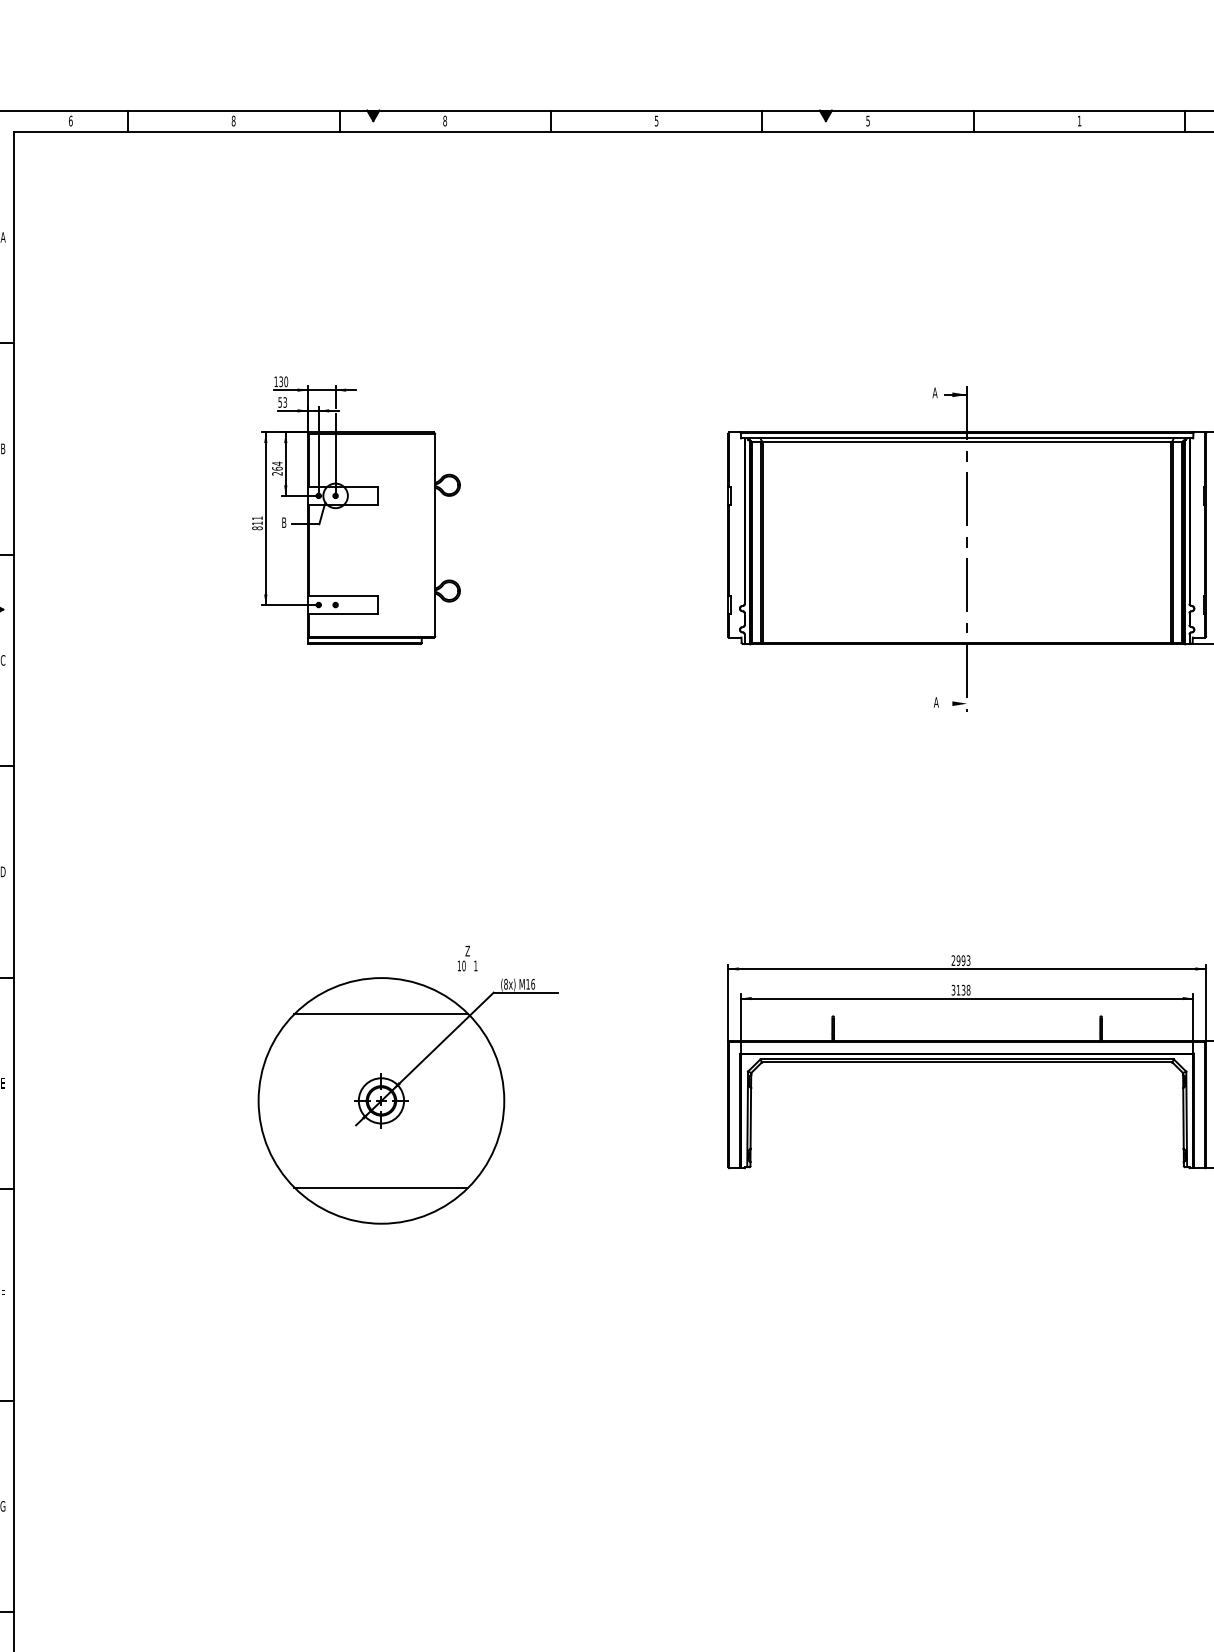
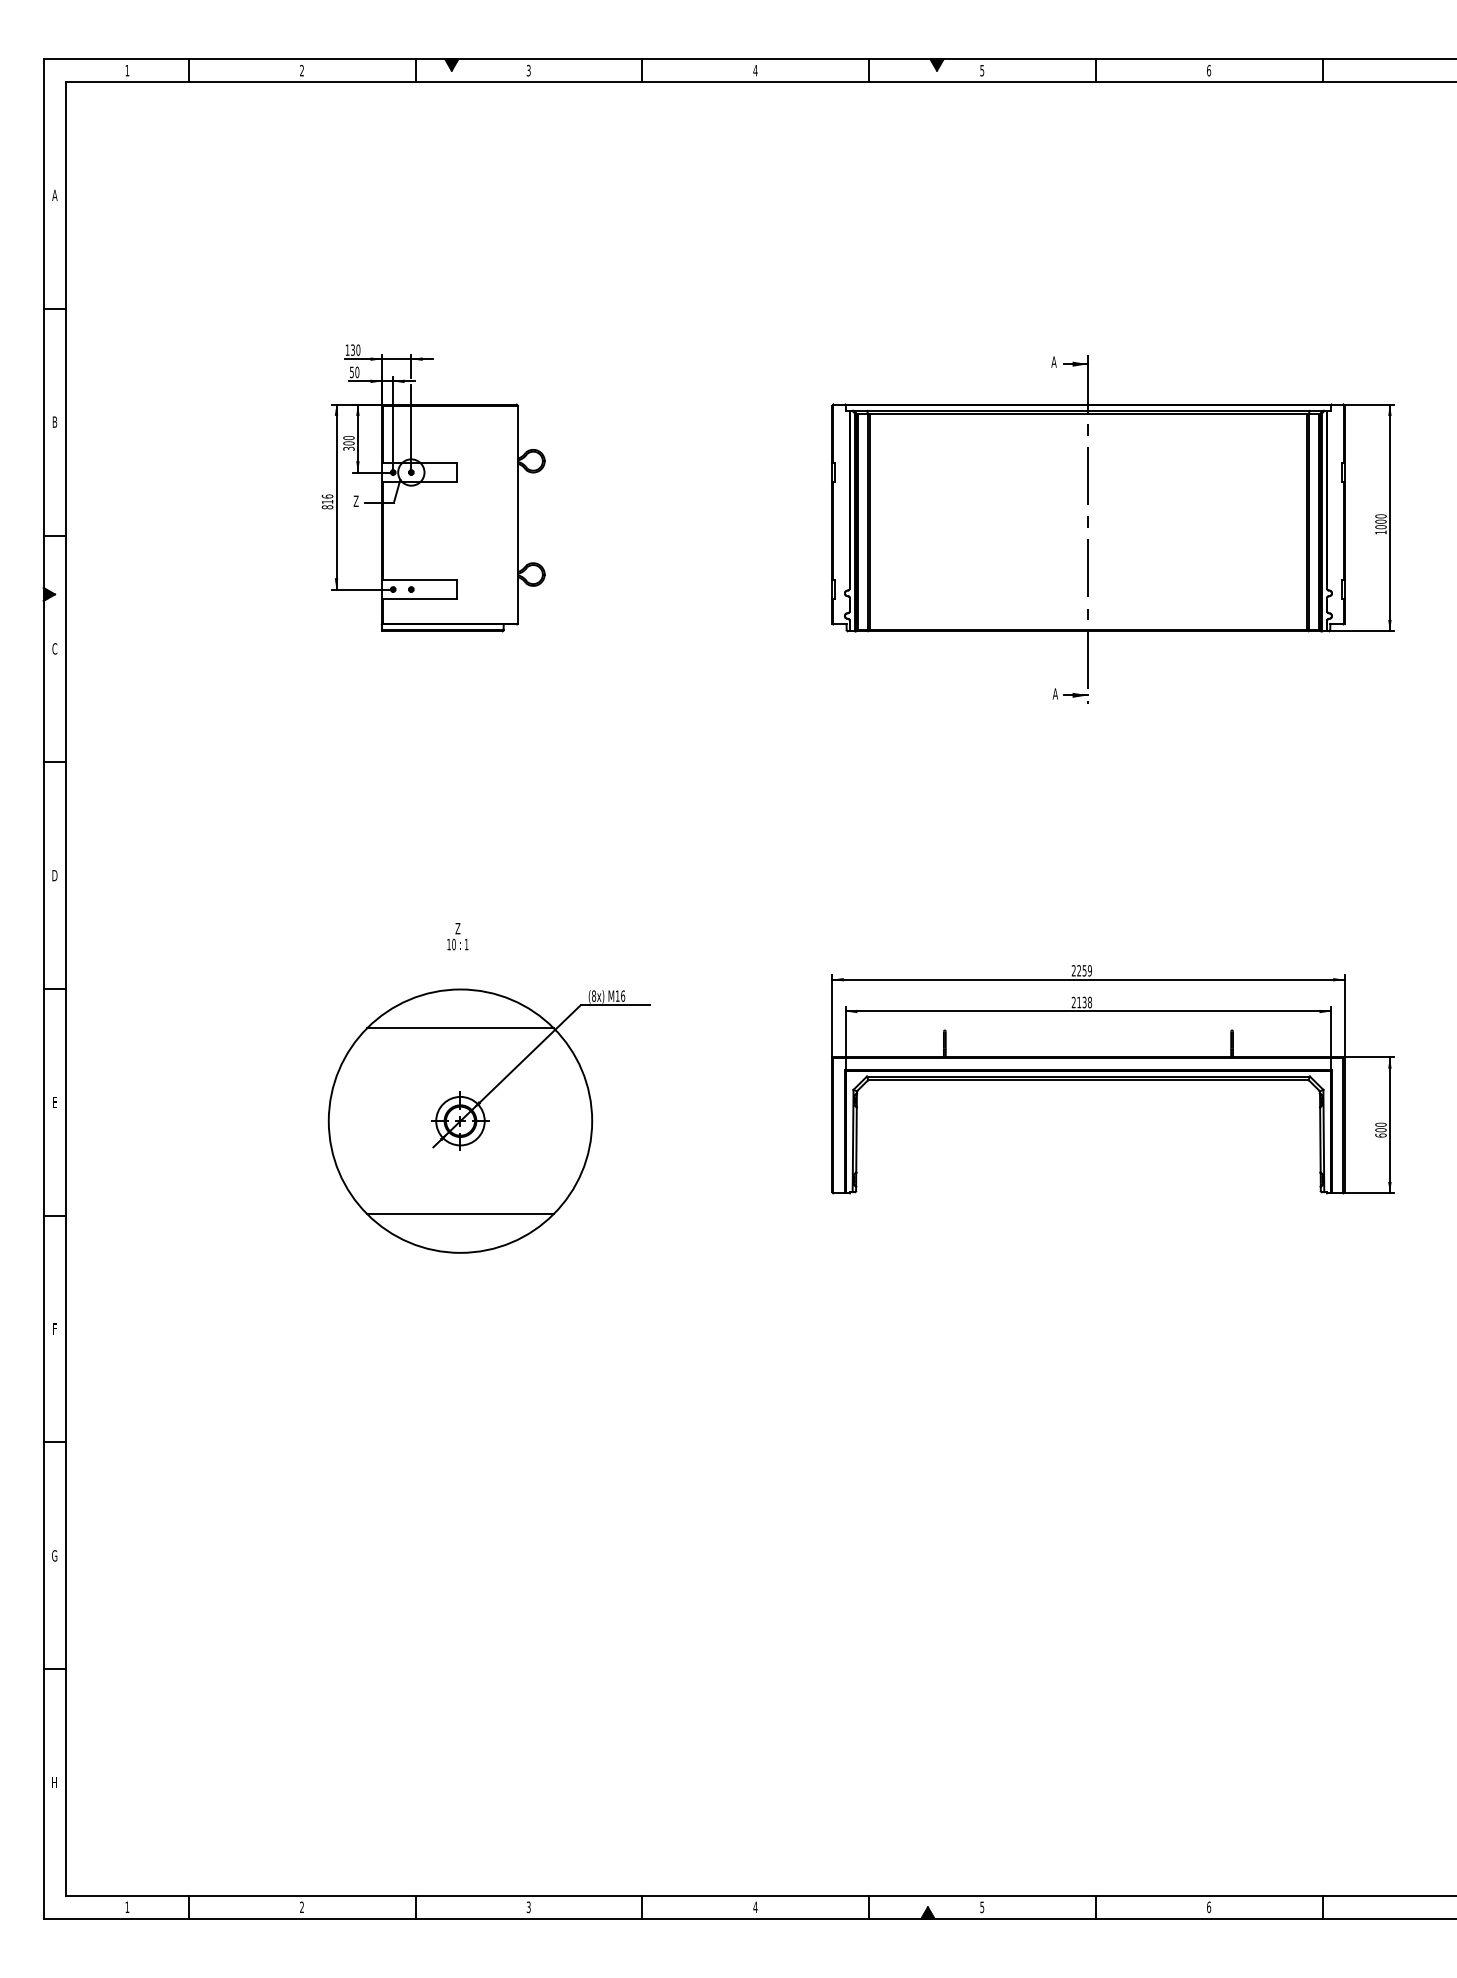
text: (70, 120) -> (127, 70), 6 -> 1
text: (234, 120) -> (302, 70), 8 -> 2
text: (444, 120) -> (528, 70), 8 -> 3
text: (656, 120) -> (755, 70), 5 -> 4
text: (1080, 120) -> (1209, 70), 1 -> 6
text: (285, 402) -> (357, 372), 53 -> 50
text: (277, 467) -> (348, 442), 264 -> 300
text: (257, 518) -> (327, 496), 811 -> 816
text: (283, 521) -> (355, 500), B -> Z
line: (956, 703) -> (1076, 695), added
text: (467, 958) -> (457, 936), moved
text: (963, 960) -> (1084, 970), 2993 -> 2259
text: (953, 990) -> (1073, 1002), 3138 -> 2138

